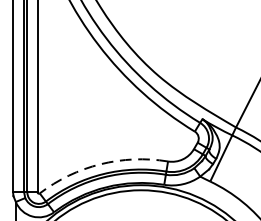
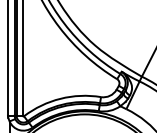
arc: (100, 163) -> (60, 98), dashed -> solid

